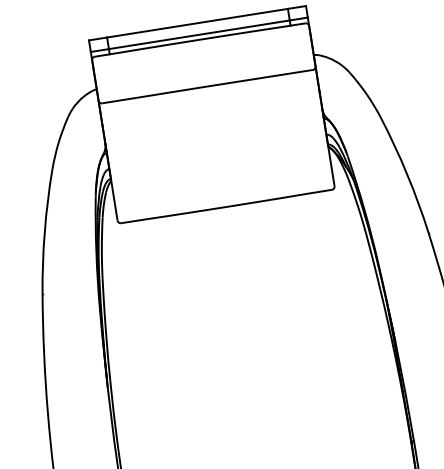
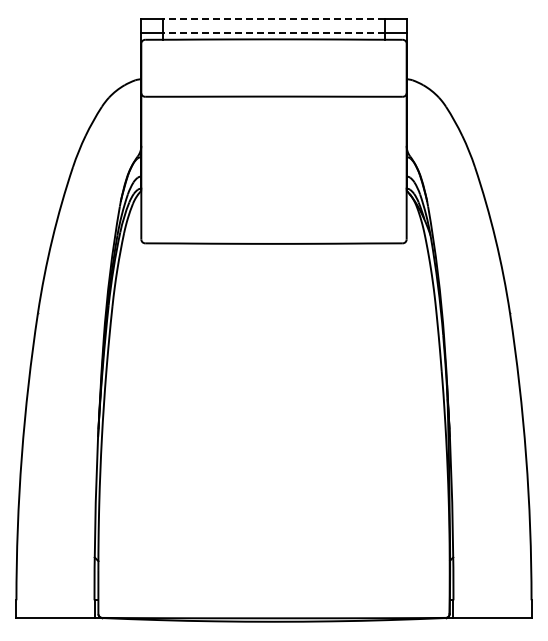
line: (197, 23) -> (274, 19), solid -> dashed
line: (199, 34) -> (274, 33), solid -> dashed

